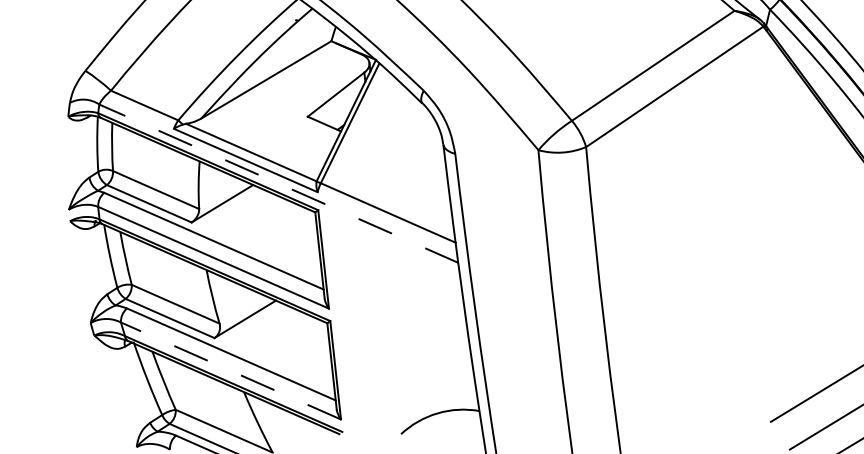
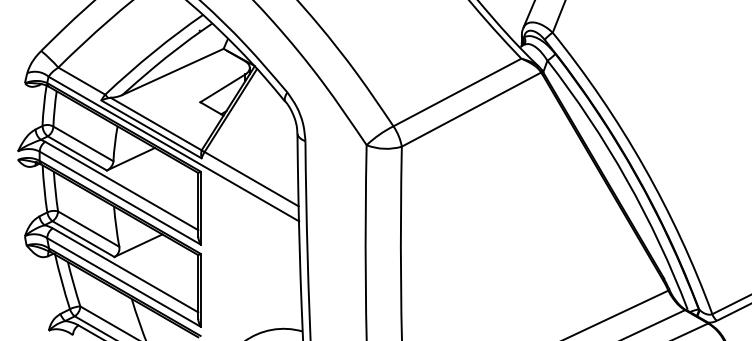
line: (278, 184) -> (173, 149), dashed -> solid
line: (230, 371) -> (123, 282), dashed -> solid

